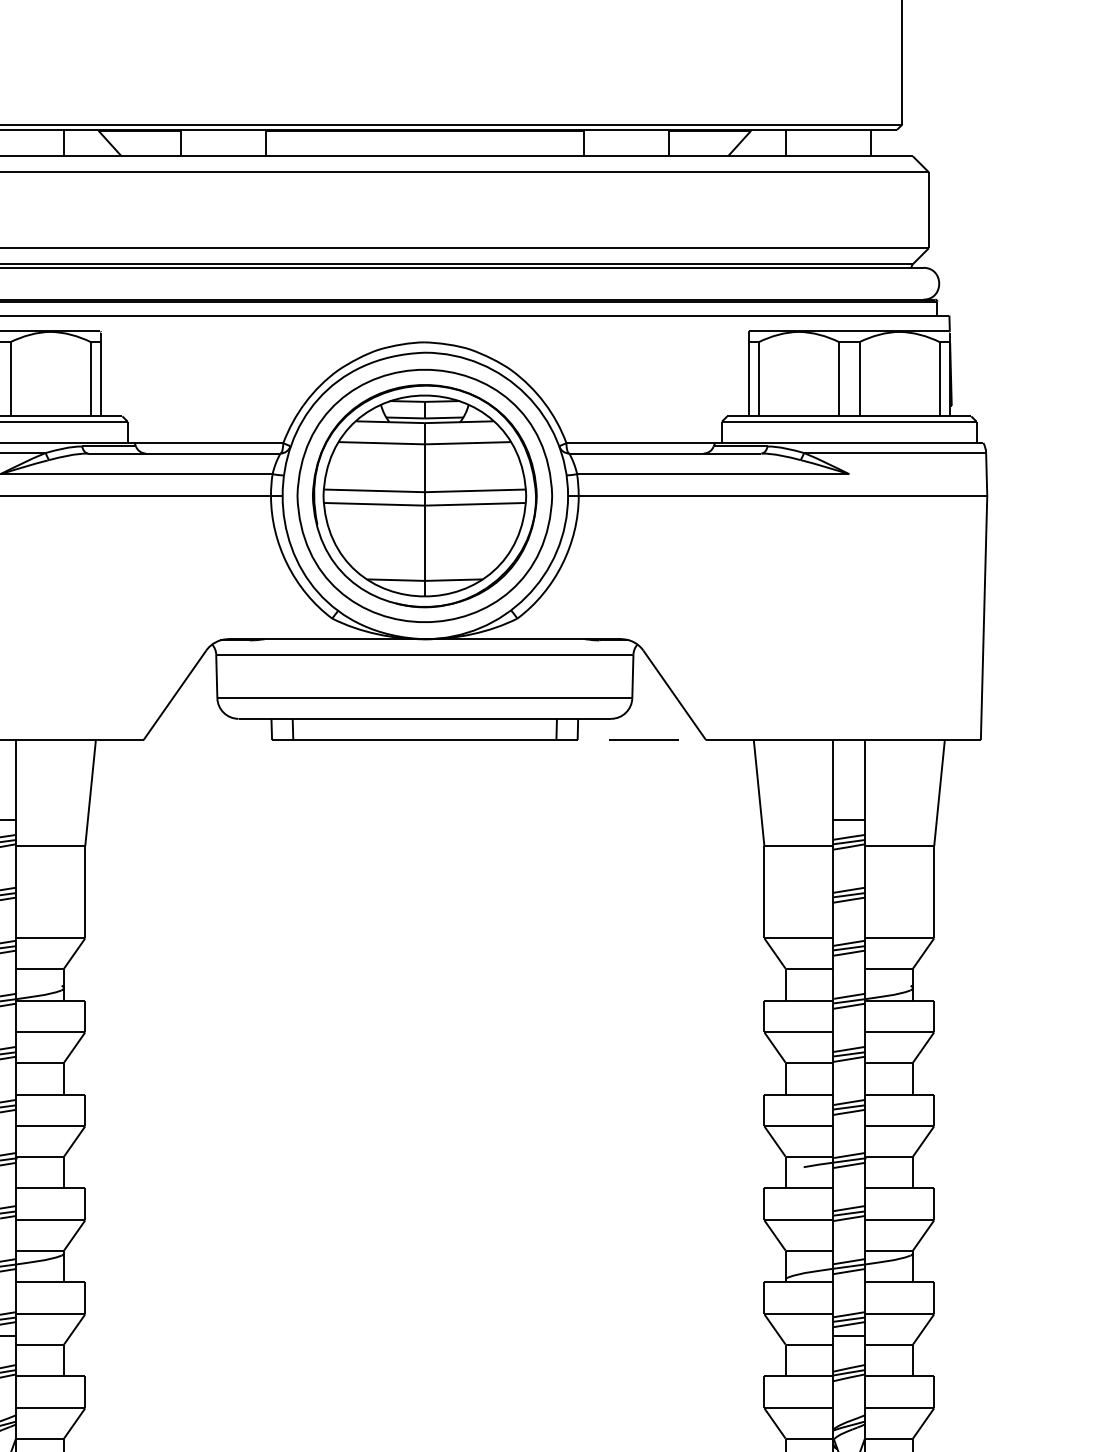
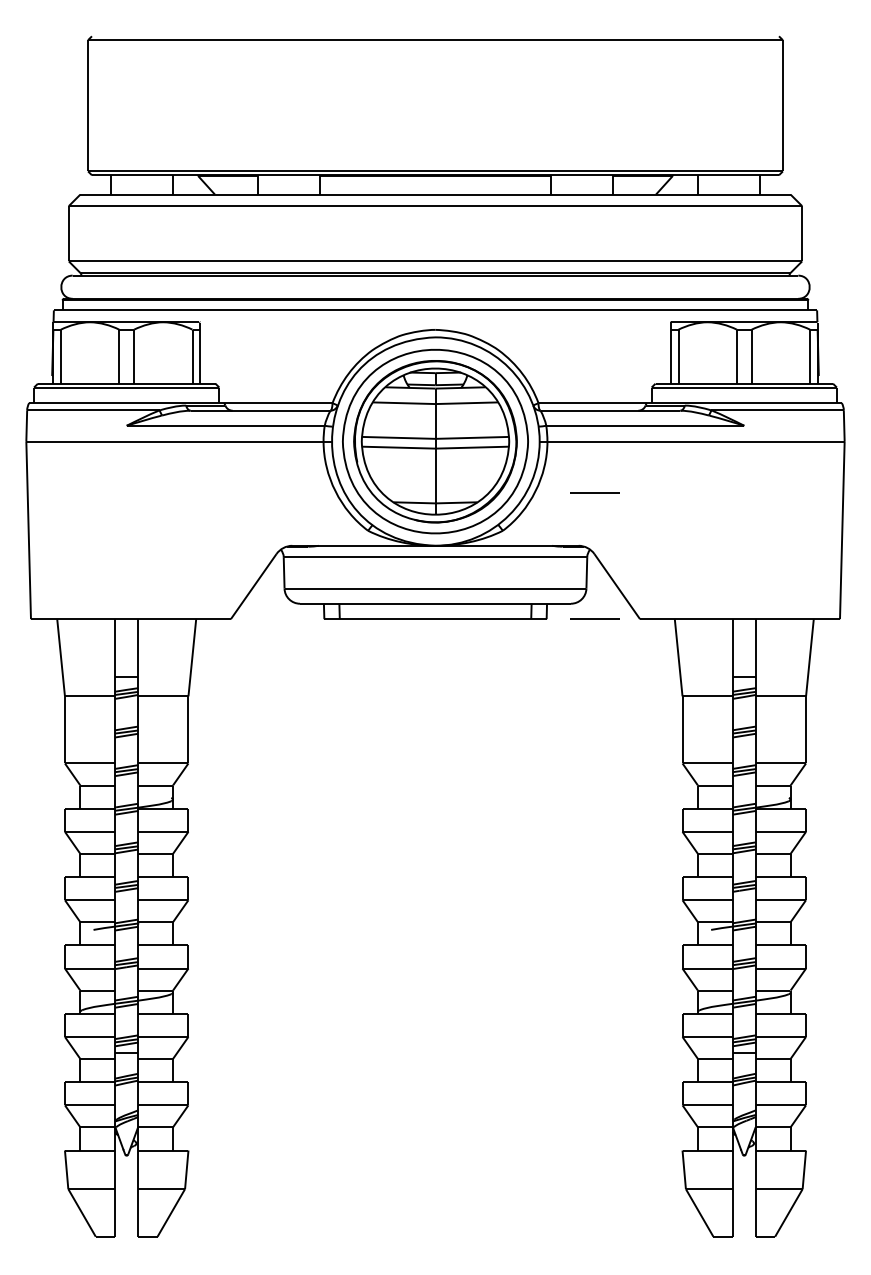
line: (643, 565) -> (594, 492), added

